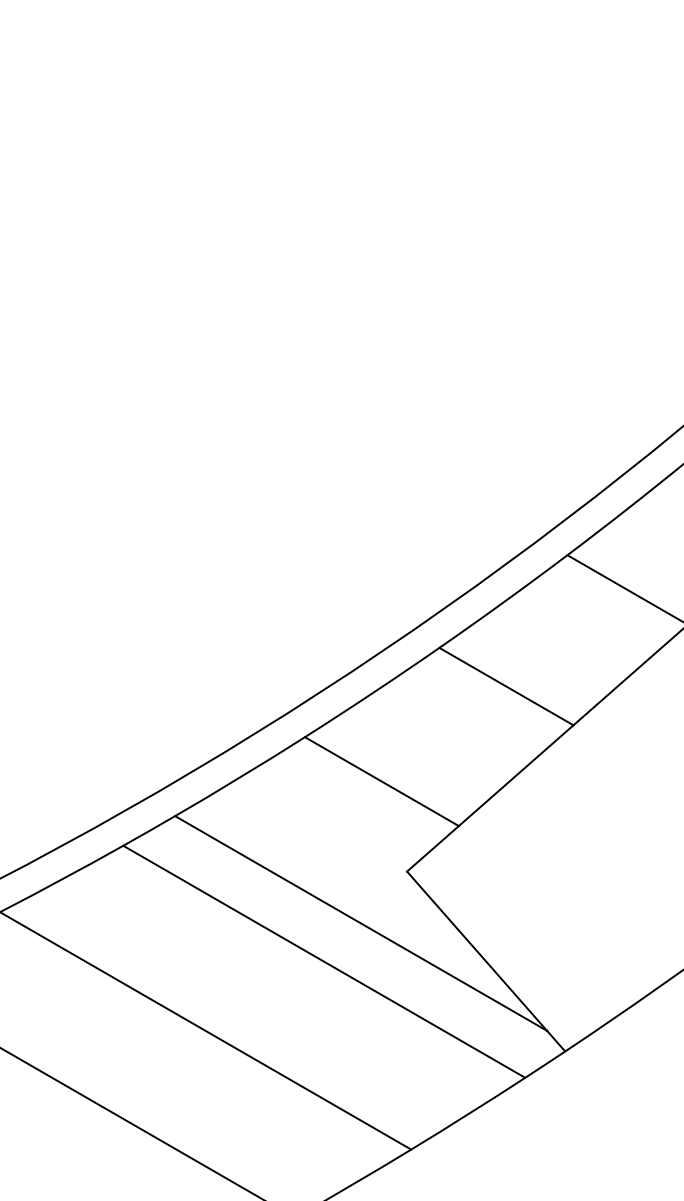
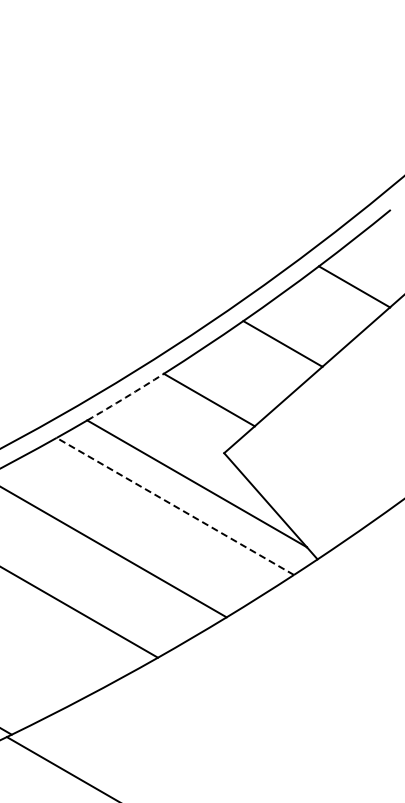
arc: (239, 777) -> (125, 397), solid -> dashed
line: (322, 961) -> (174, 506), solid -> dashed

